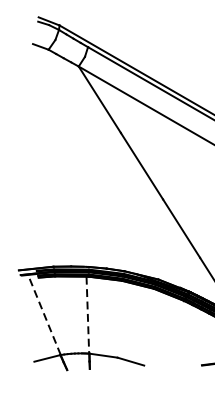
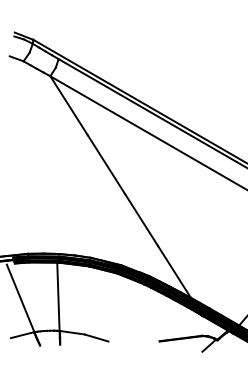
line: (45, 315) -> (20, 297), dashed -> solid
line: (87, 315) -> (58, 297), dashed -> solid

